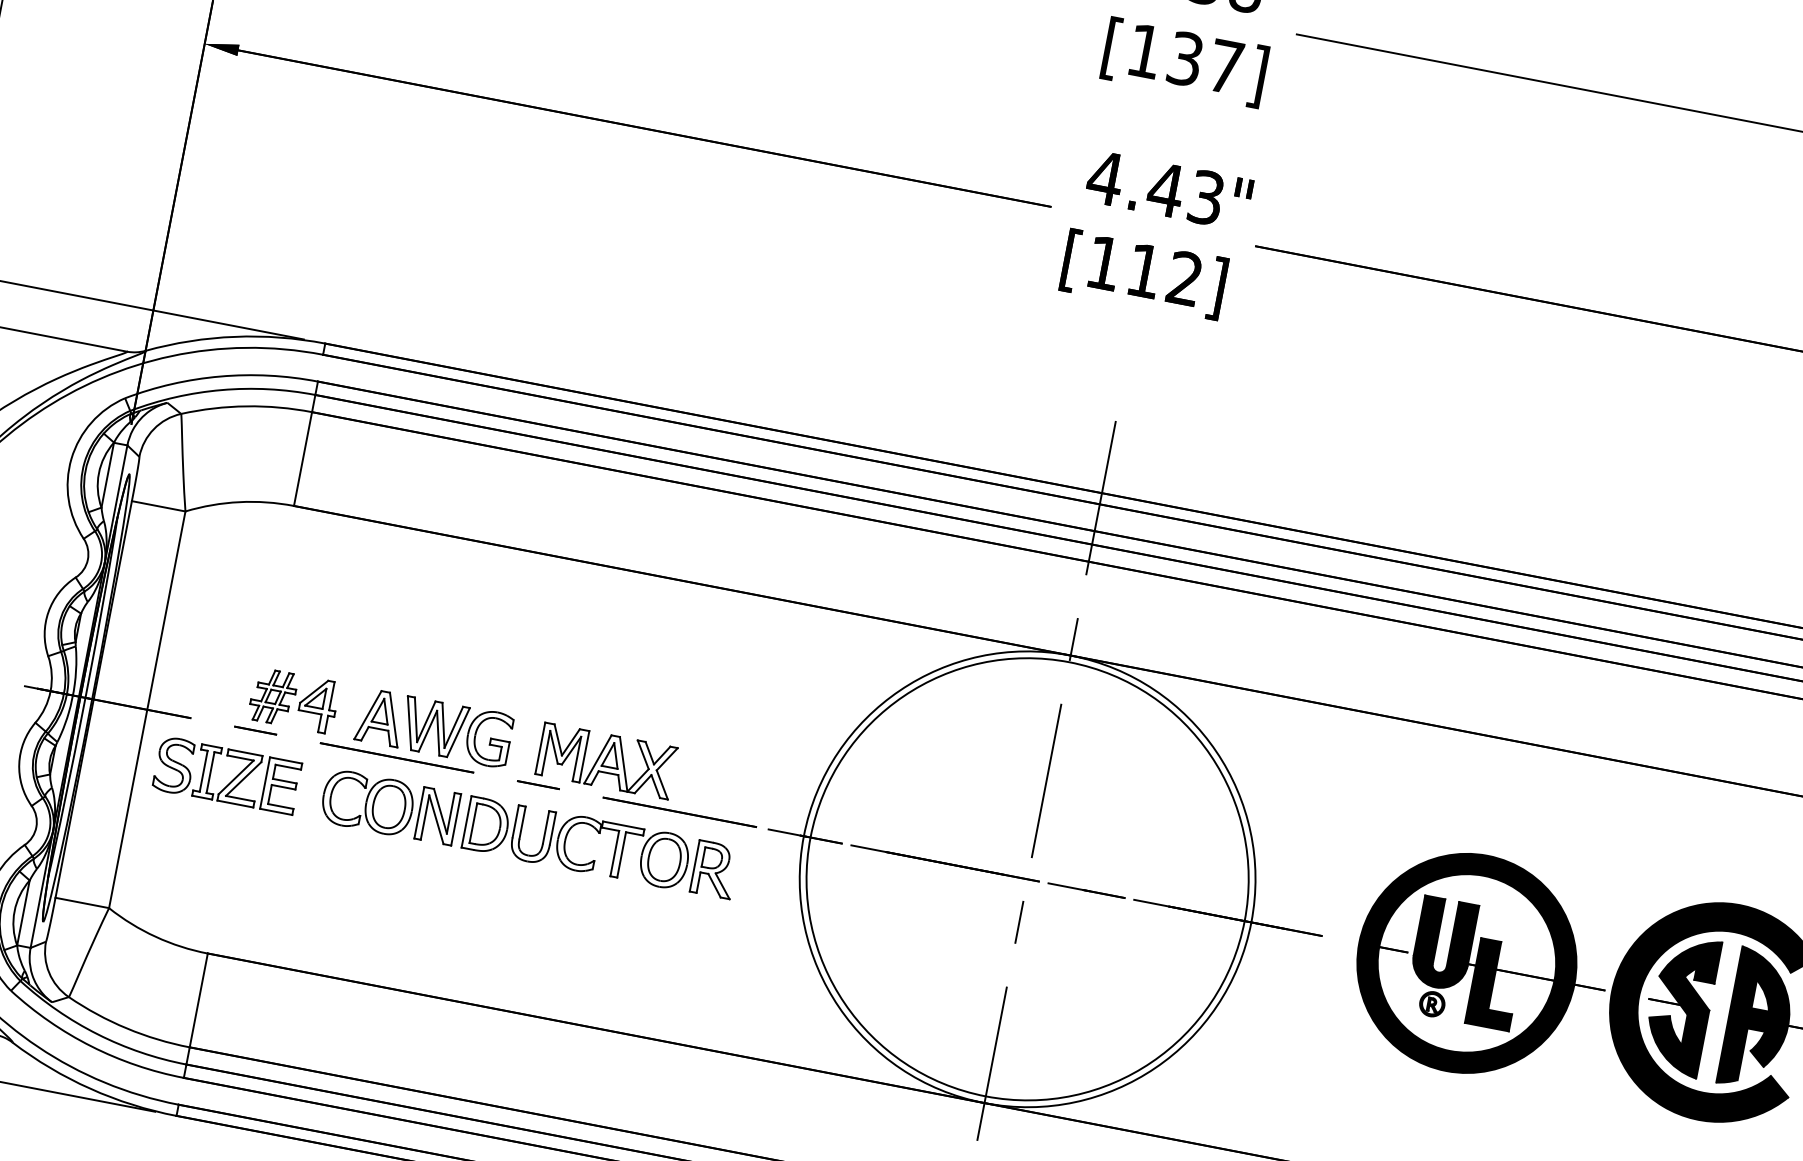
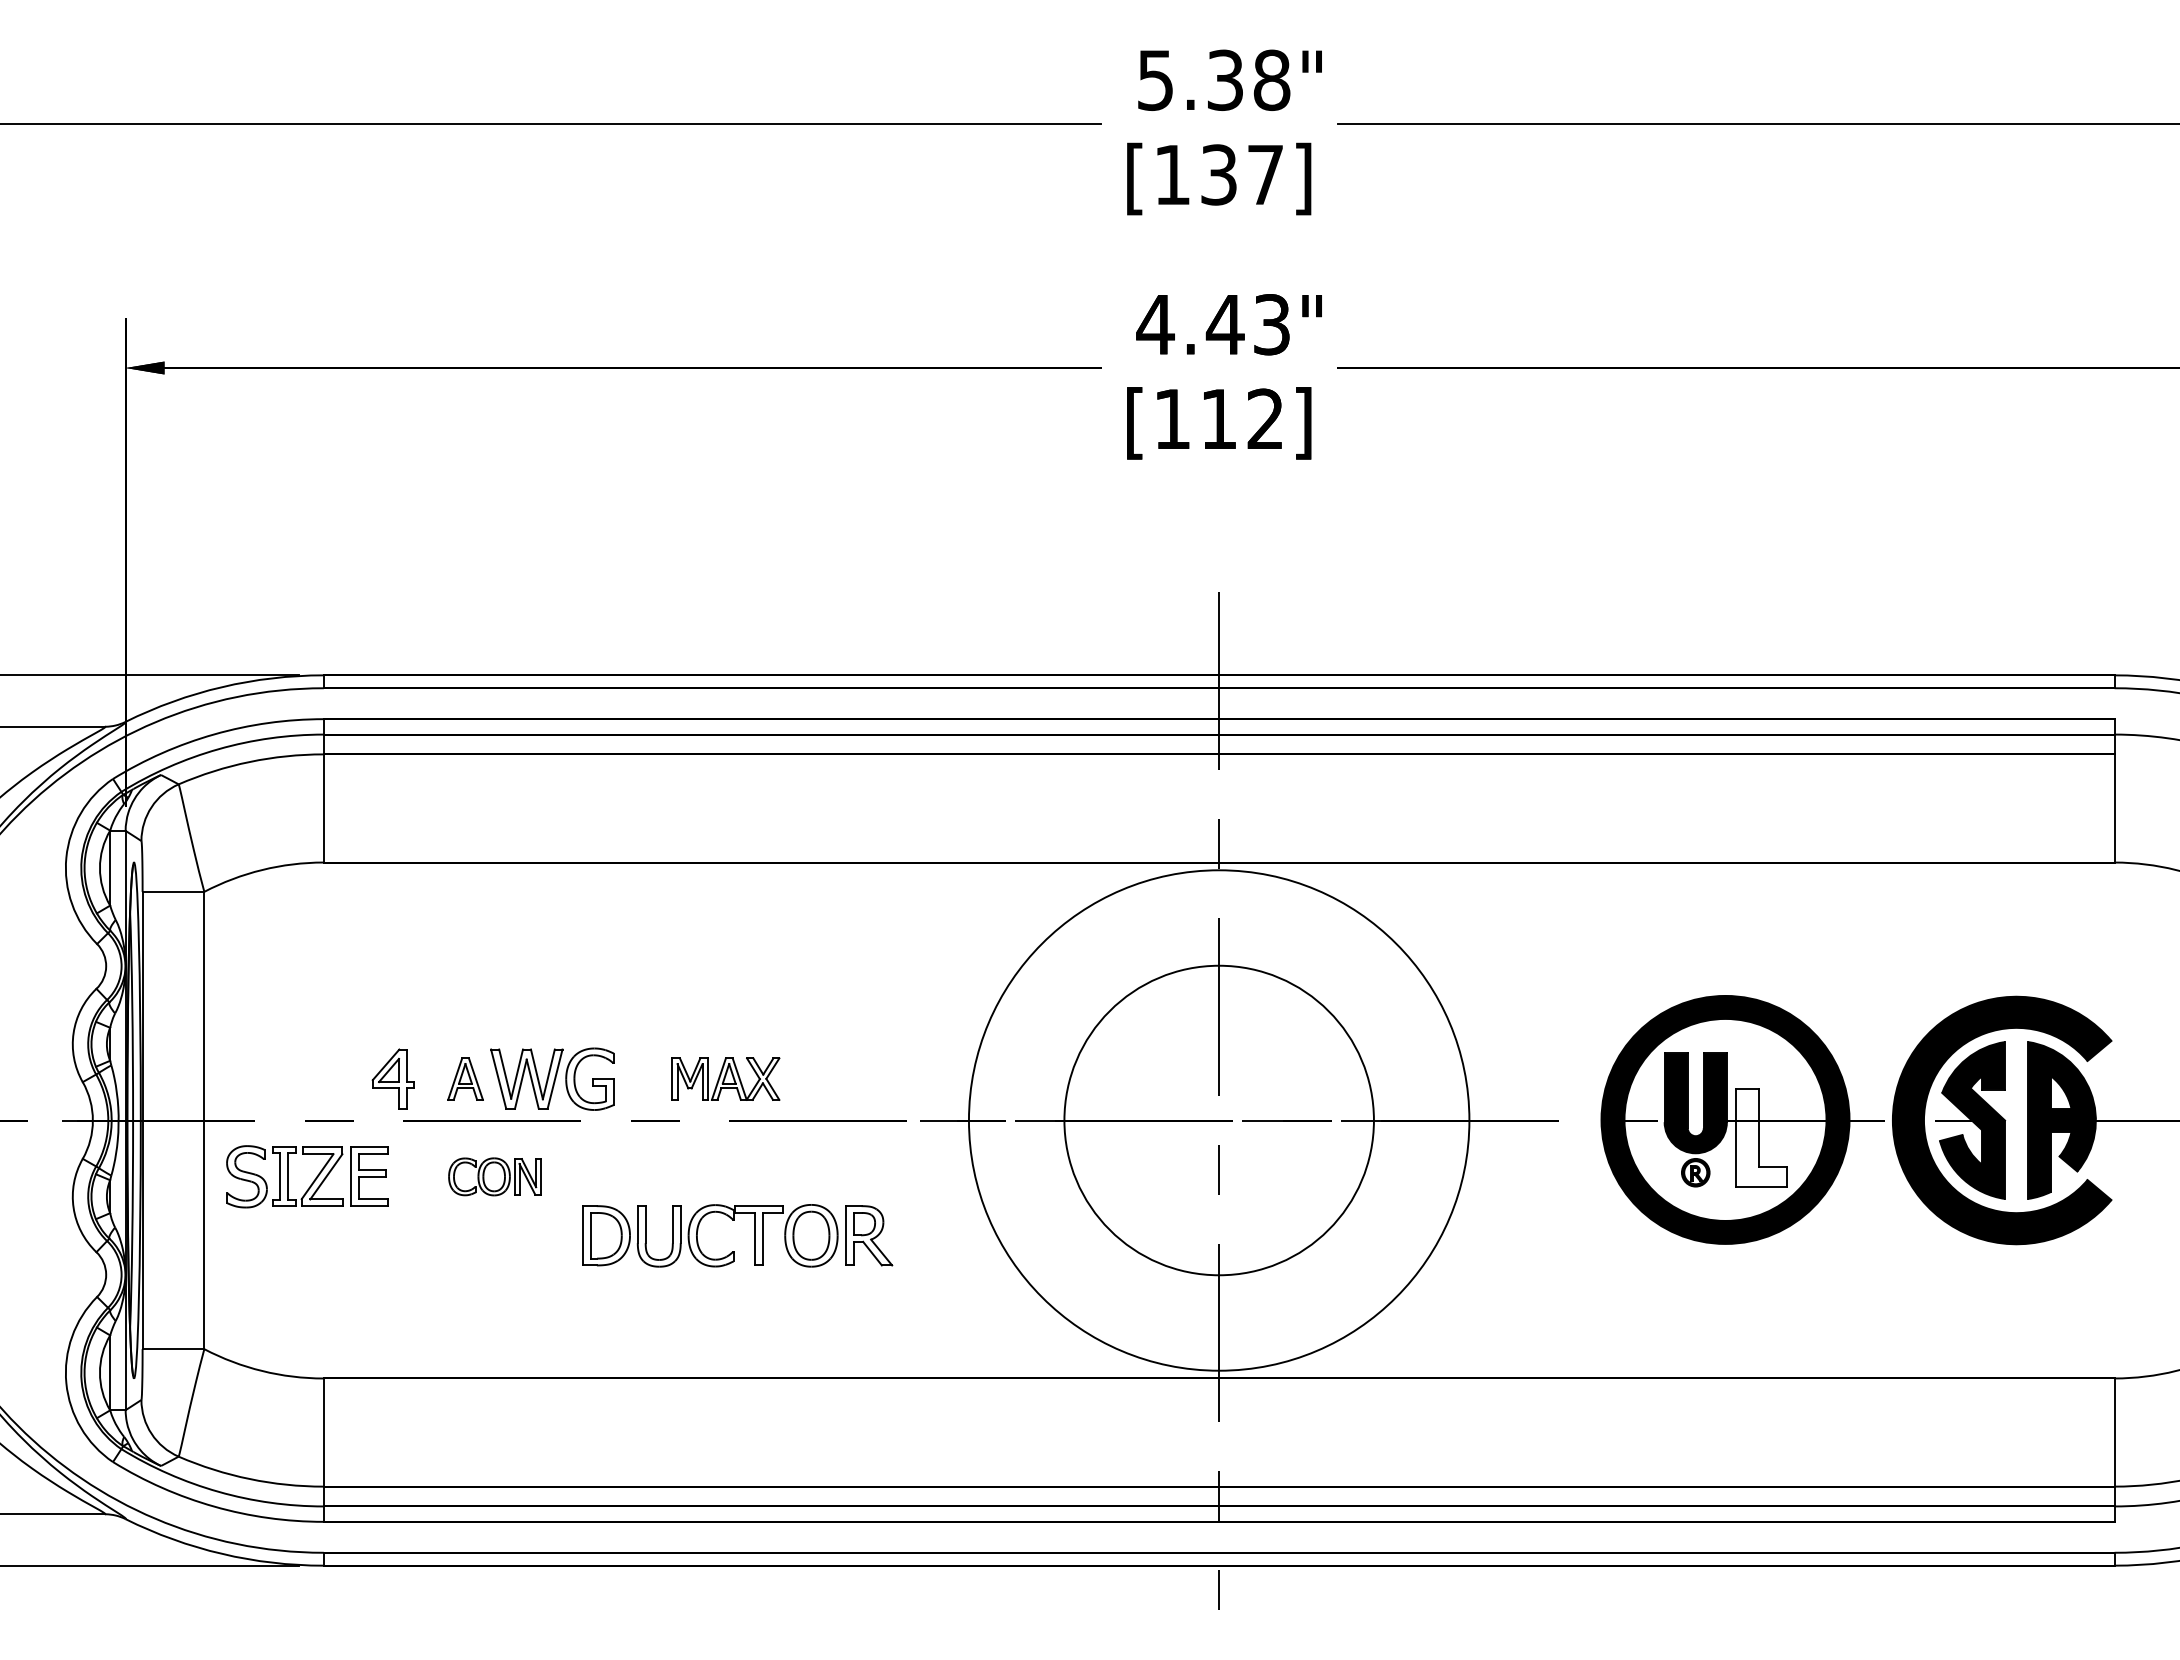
part: (273, 696) -> (341, 1078), removed
part: (380, 716) -> (465, 1078), size x0.7
part: (606, 760) -> (725, 1078), size x0.7
part: (389, 806) -> (494, 1176), size x0.6
part: (600, 833) -> (734, 1220), moved
circle: (1027, 879) -> (1219, 1120), size x0.6
fill: (1495, 984) -> (1761, 1137), removed

